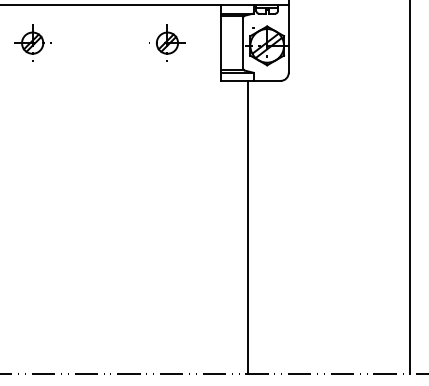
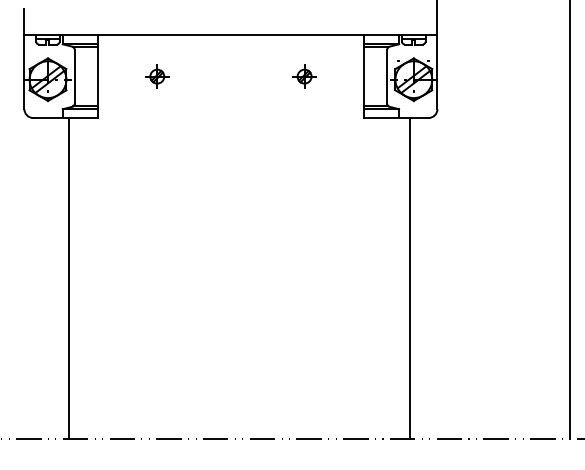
part: (32, 42) -> (157, 76), size x0.6
part: (167, 42) -> (304, 76), size x0.6
line: (248, 227) -> (410, 278), moved

